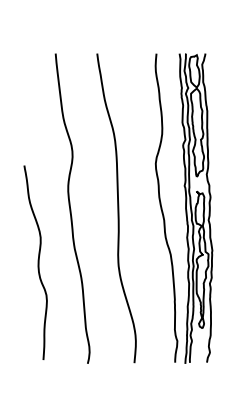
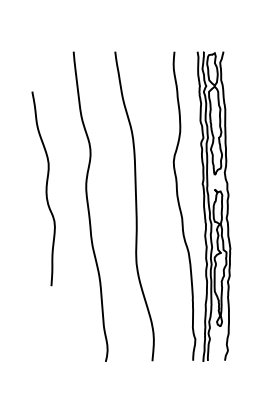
curve: (37, 262) -> (45, 188), moved

